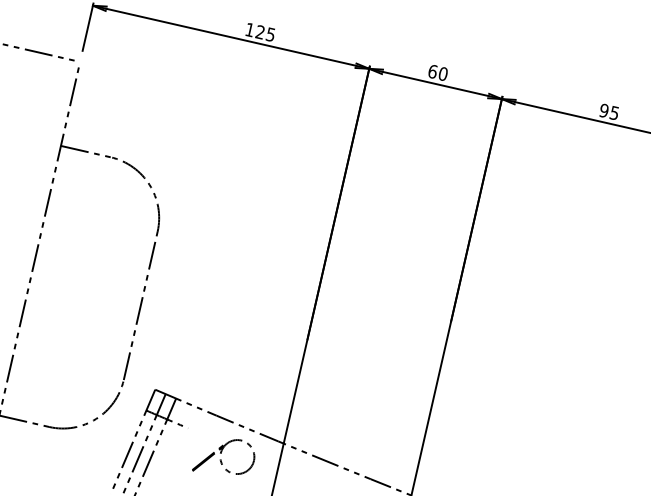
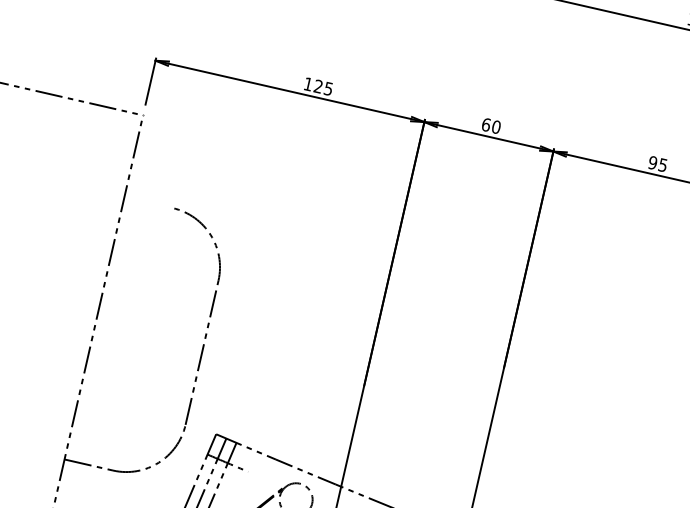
line: (85, 151) -> (148, 202), removed

